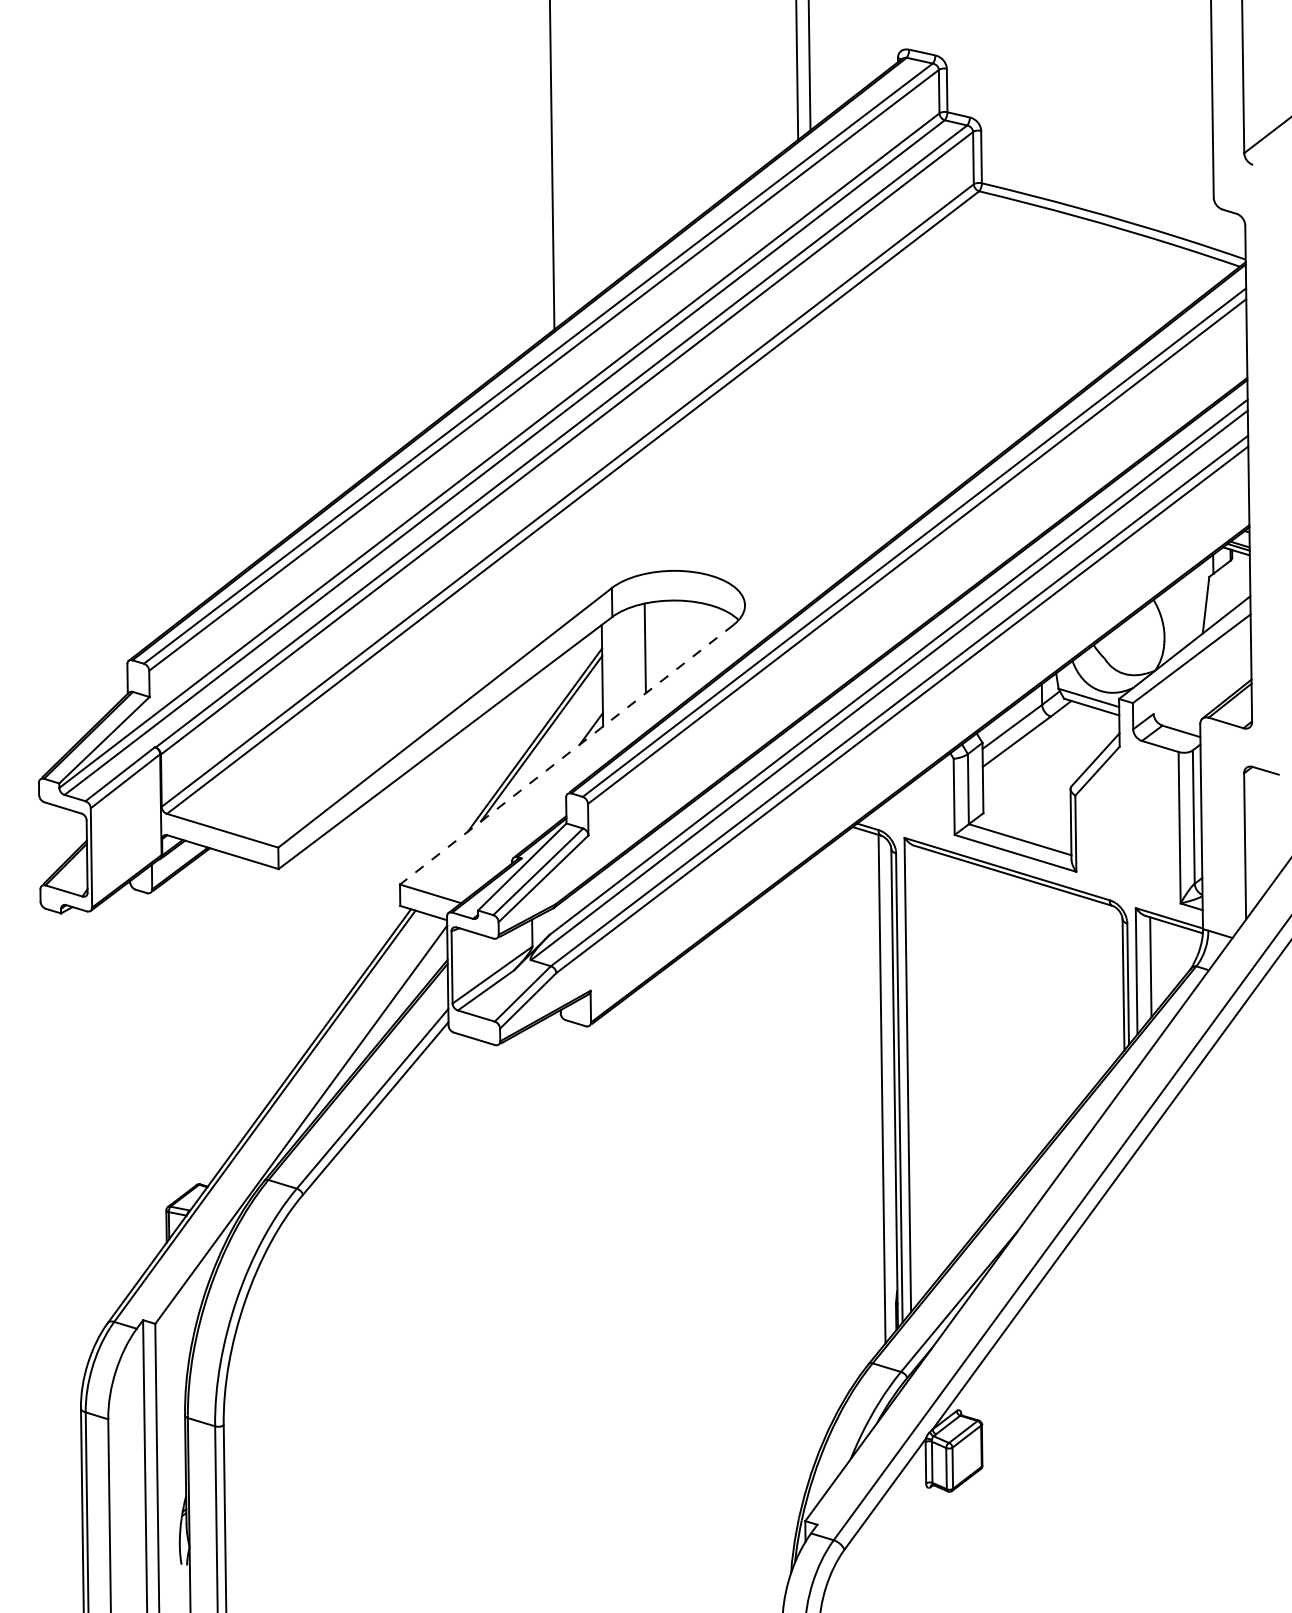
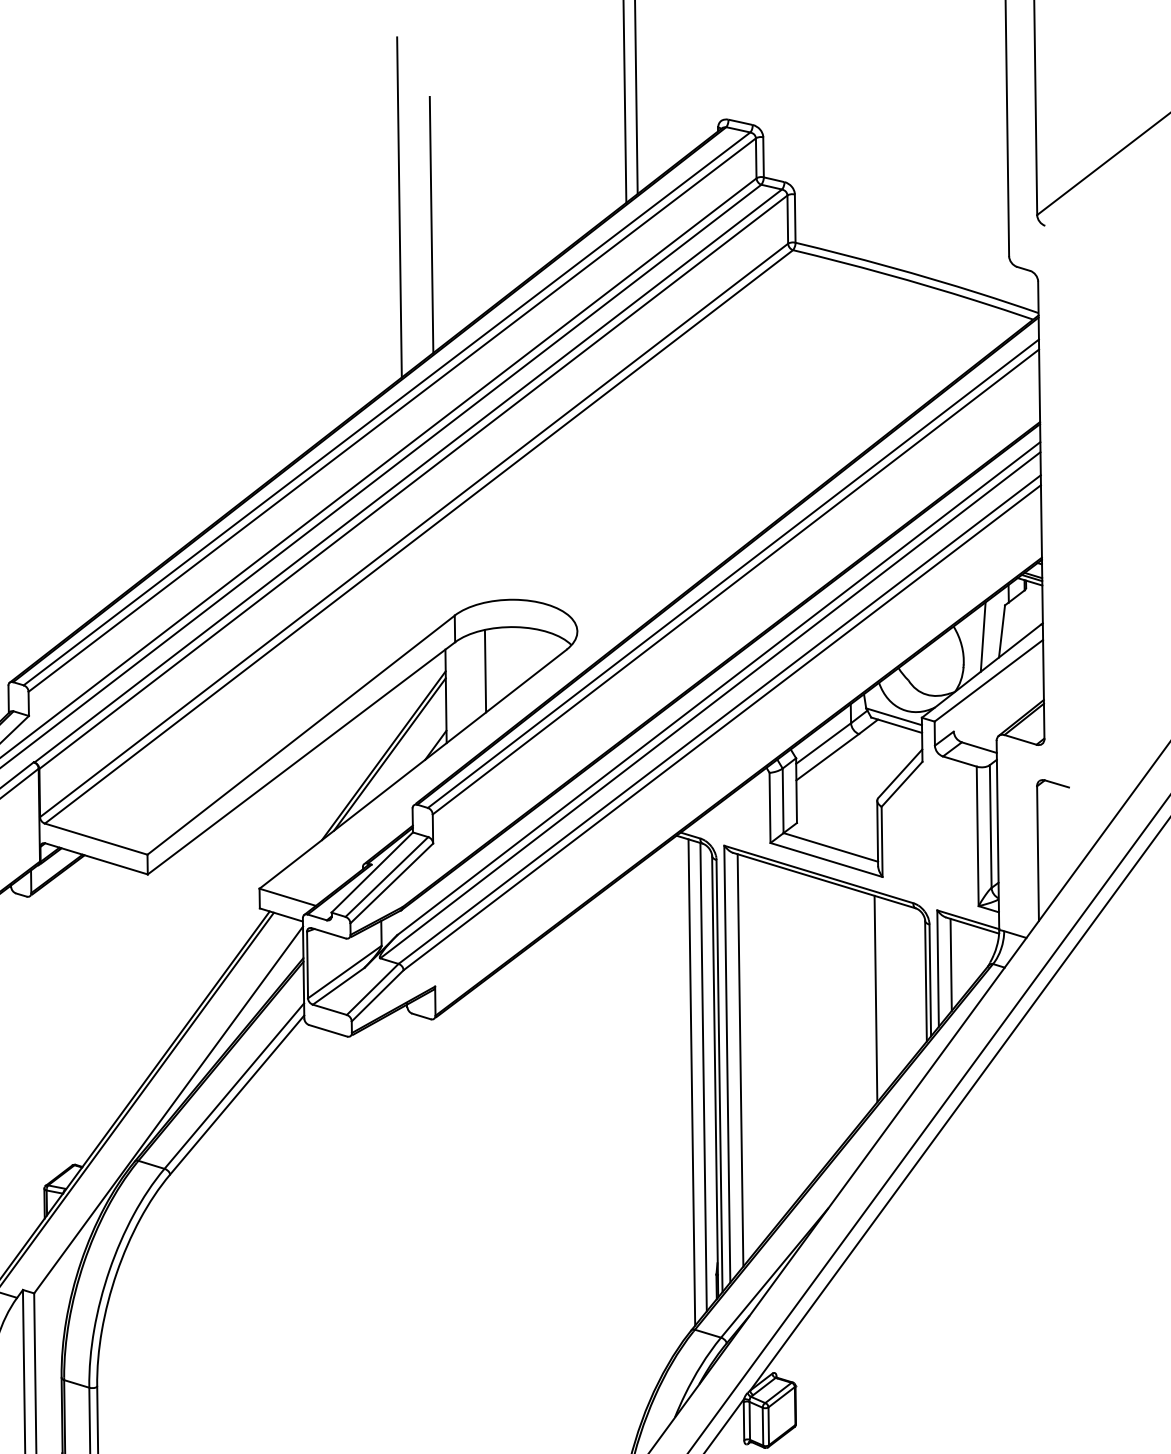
line: (586, 163) -> (431, 224), added
line: (1185, 610) -> (983, 636), added
line: (566, 755) -> (412, 769), dashed -> solid
line: (1068, 1004) -> (875, 999), added
line: (922, 1070) -> (740, 1059), added
line: (868, 1094) -> (691, 1082), added

